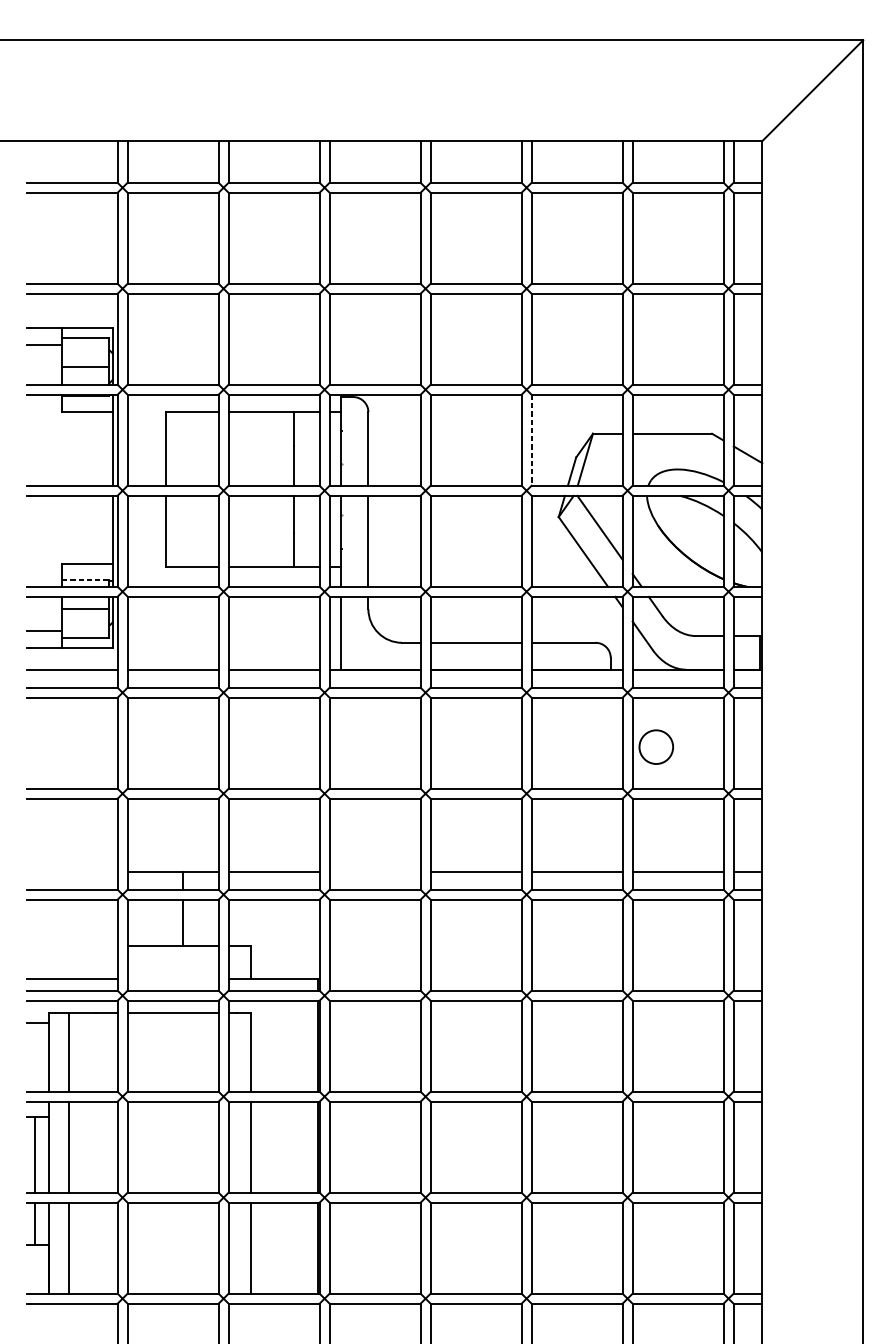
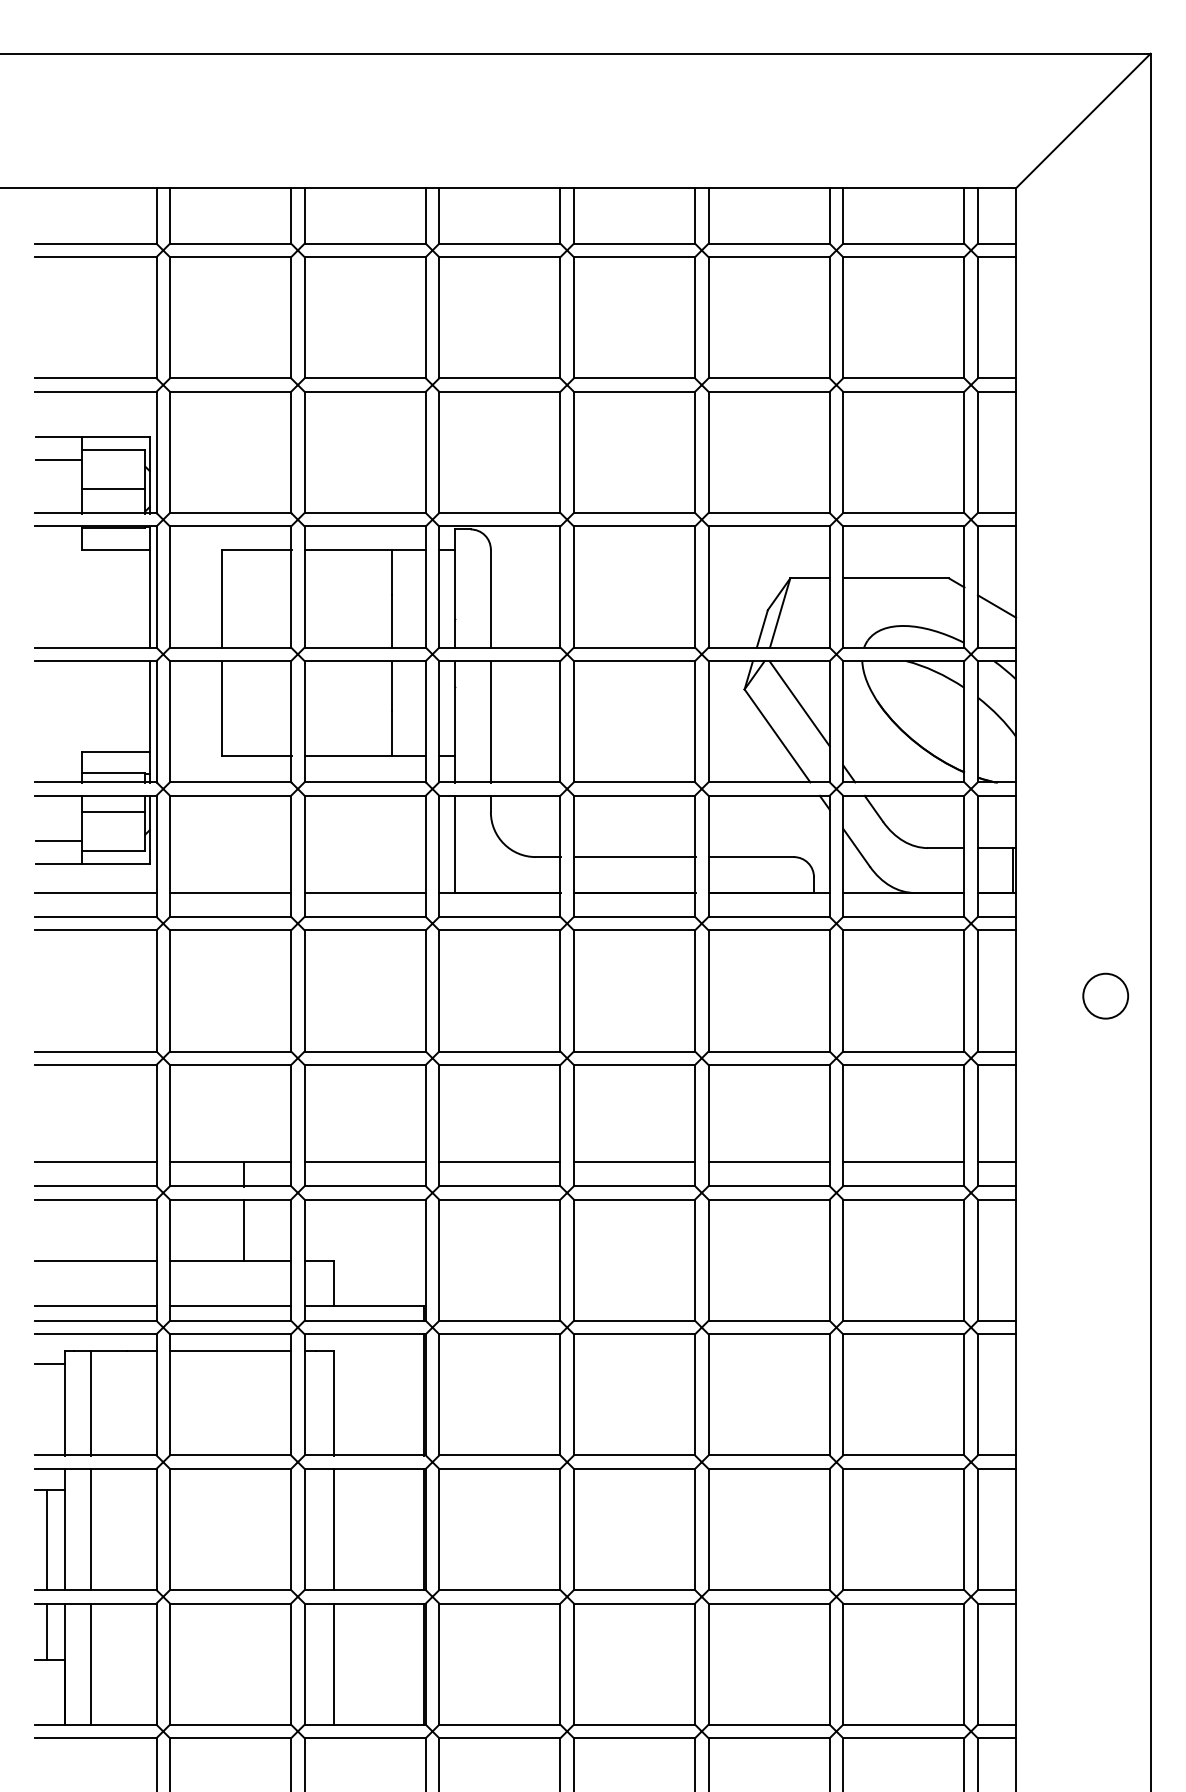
line: (531, 440) -> (708, 587), dashed -> solid
line: (86, 580) -> (114, 773), dashed -> solid
circle: (656, 746) -> (1105, 995), moved
line: (71, 871) -> (95, 1162), added
line: (374, 871) -> (499, 1162), added
line: (71, 945) -> (95, 1260), added
line: (173, 979) -> (230, 1305), added

